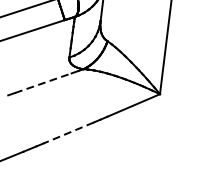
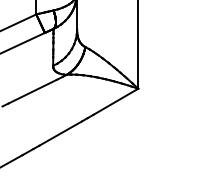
line: (43, 82) -> (32, 91), dashed -> solid
line: (68, 132) -> (60, 133), dashed -> solid

